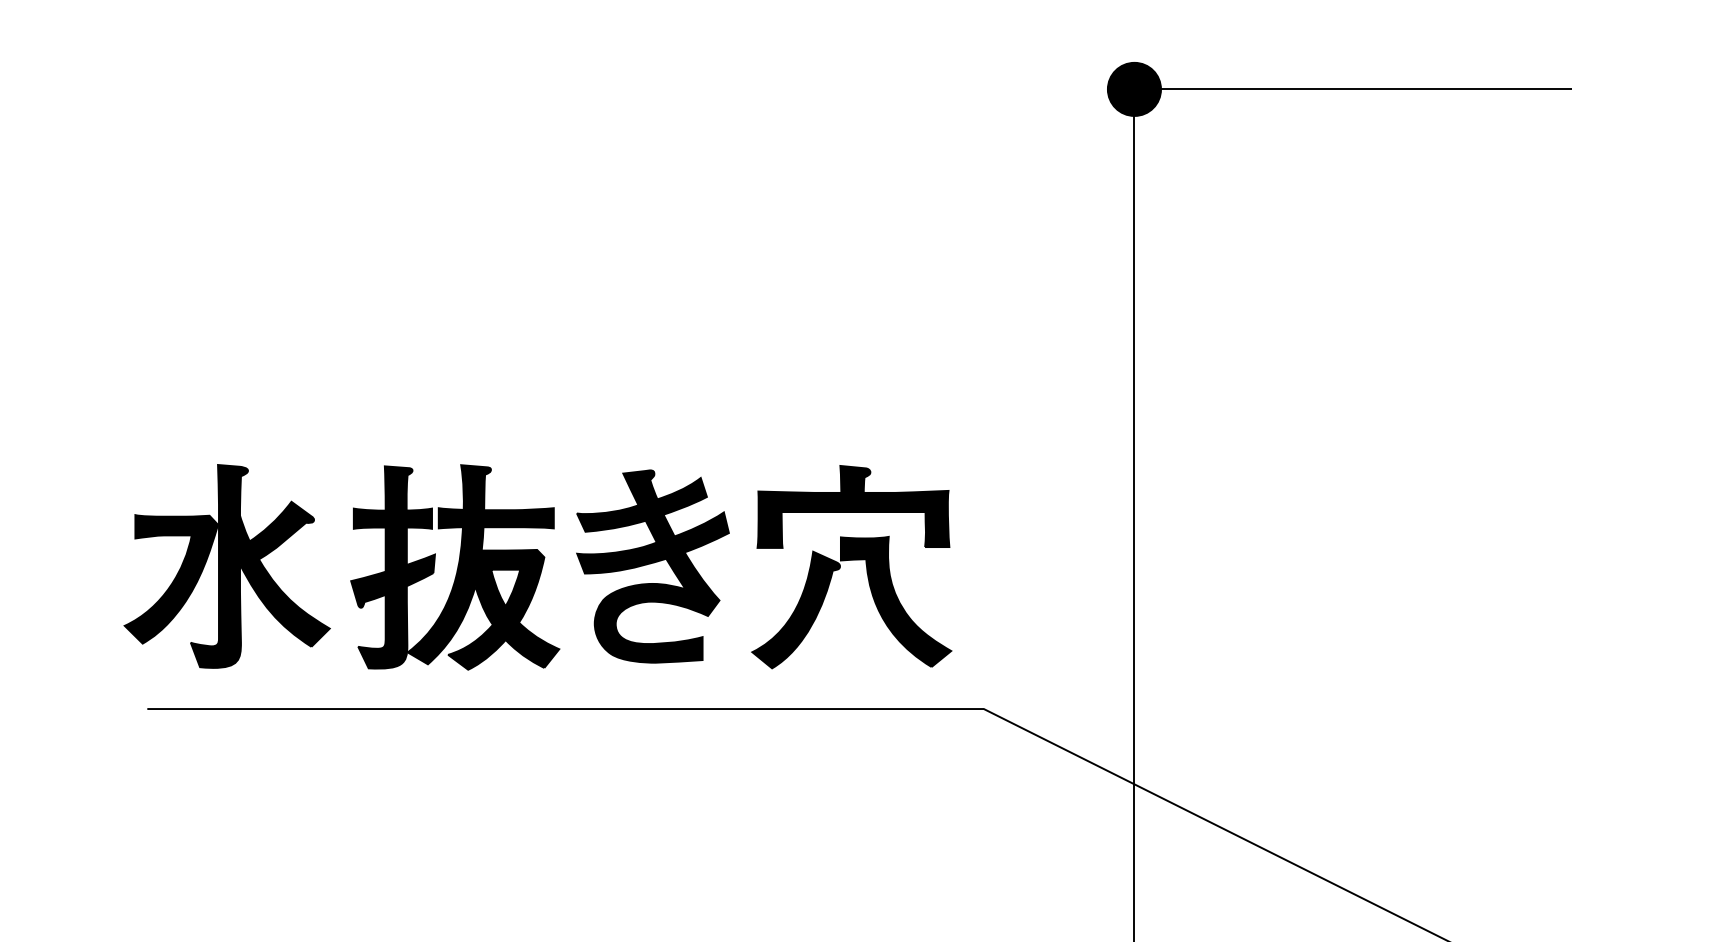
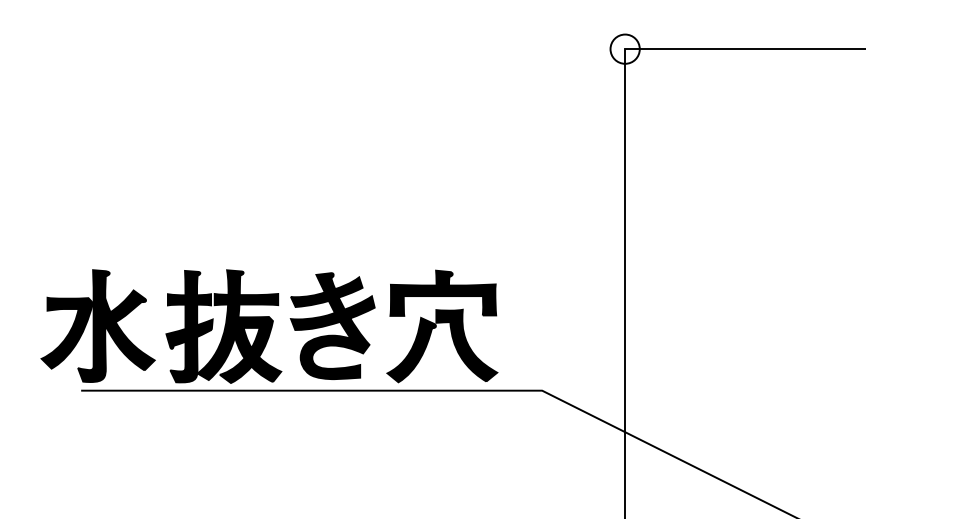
fill: (1133, 88) -> (624, 48), removed
part: (538, 567) -> (269, 326), moved

